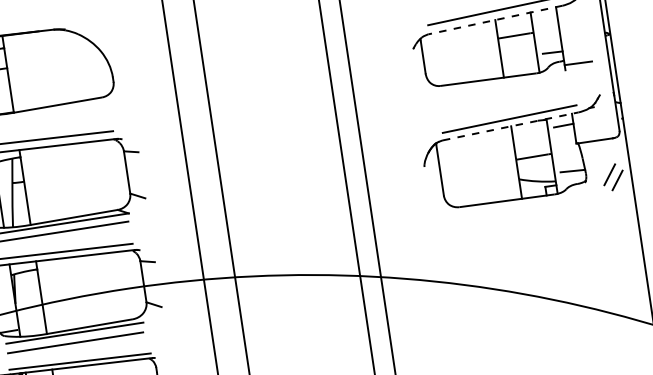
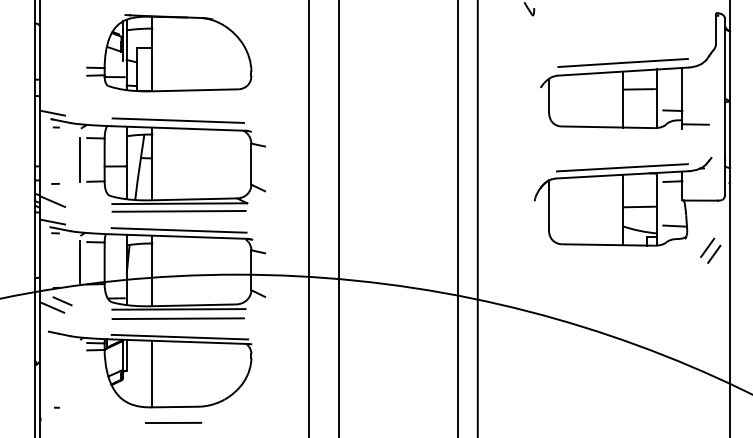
line: (495, 19) -> (623, 71), dashed -> solid
line: (510, 126) -> (622, 174), dashed -> solid
part: (613, 177) -> (710, 250), moved

